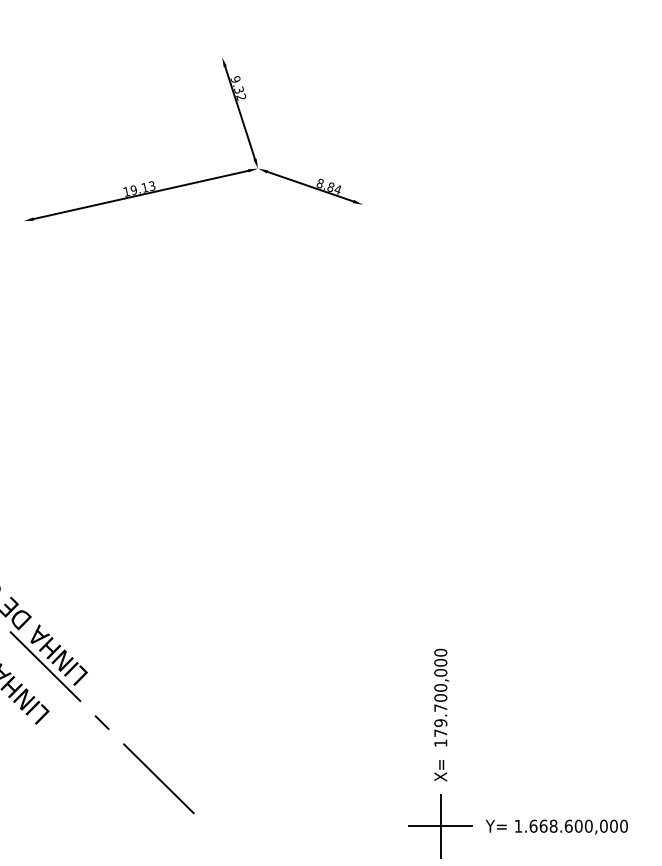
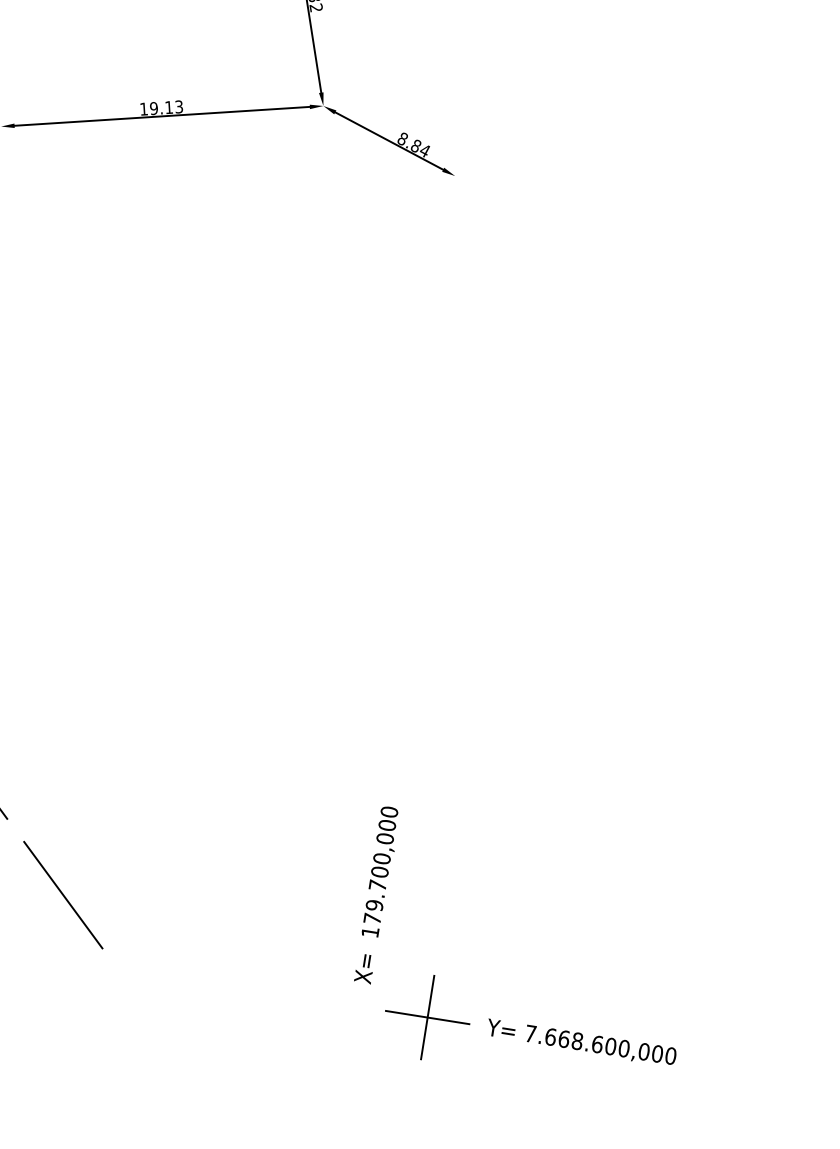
text: (441, 714) -> (377, 894), moved
text: (518, 825) -> (530, 1032), 1.668.600,000 -> 7.668.600,000

